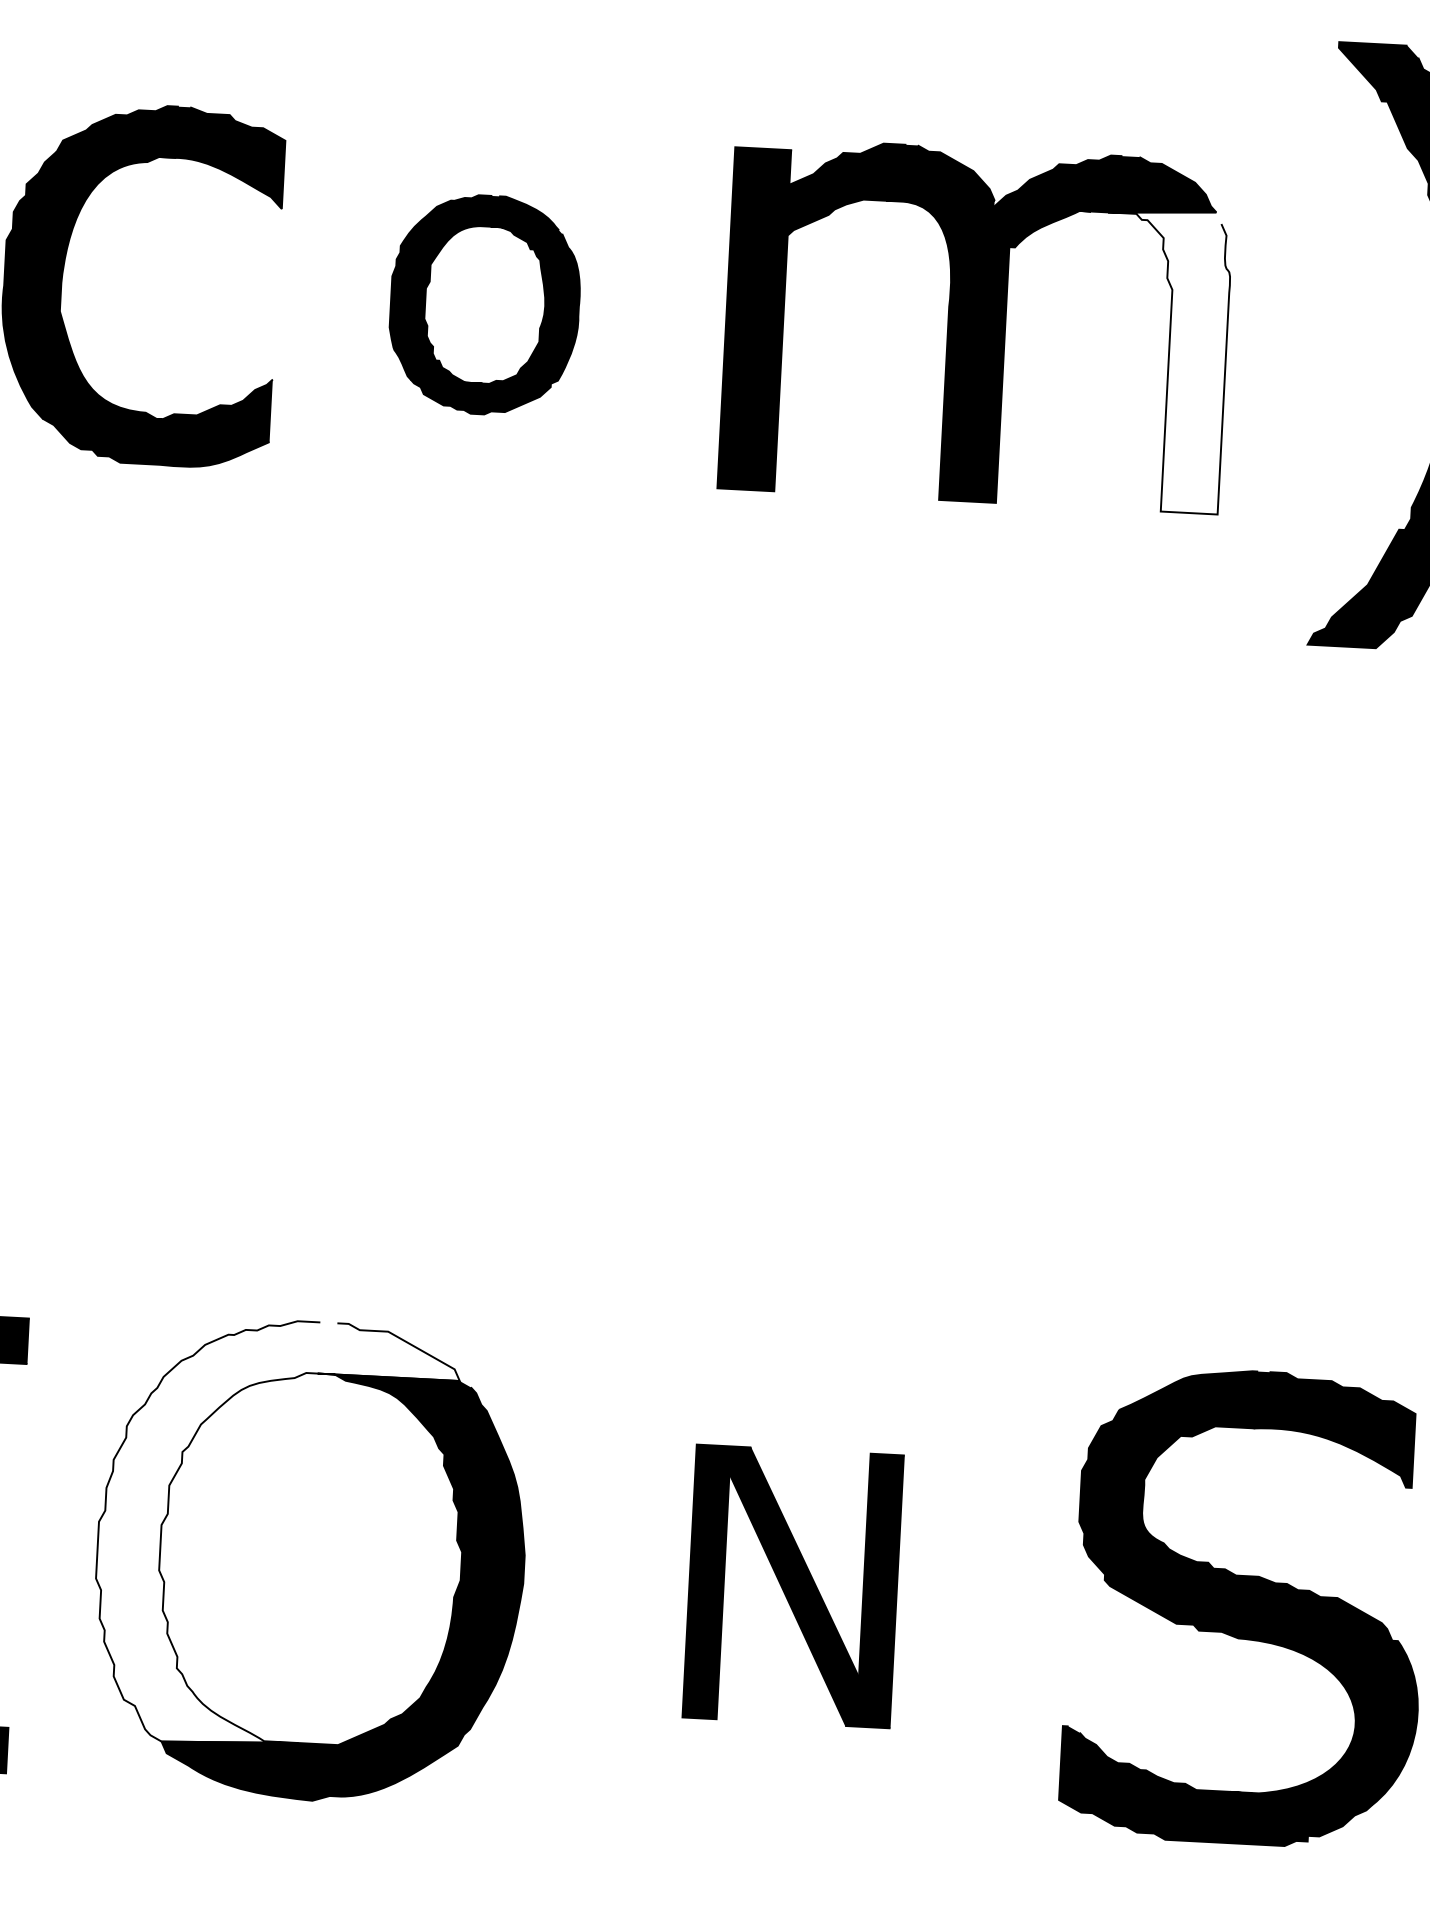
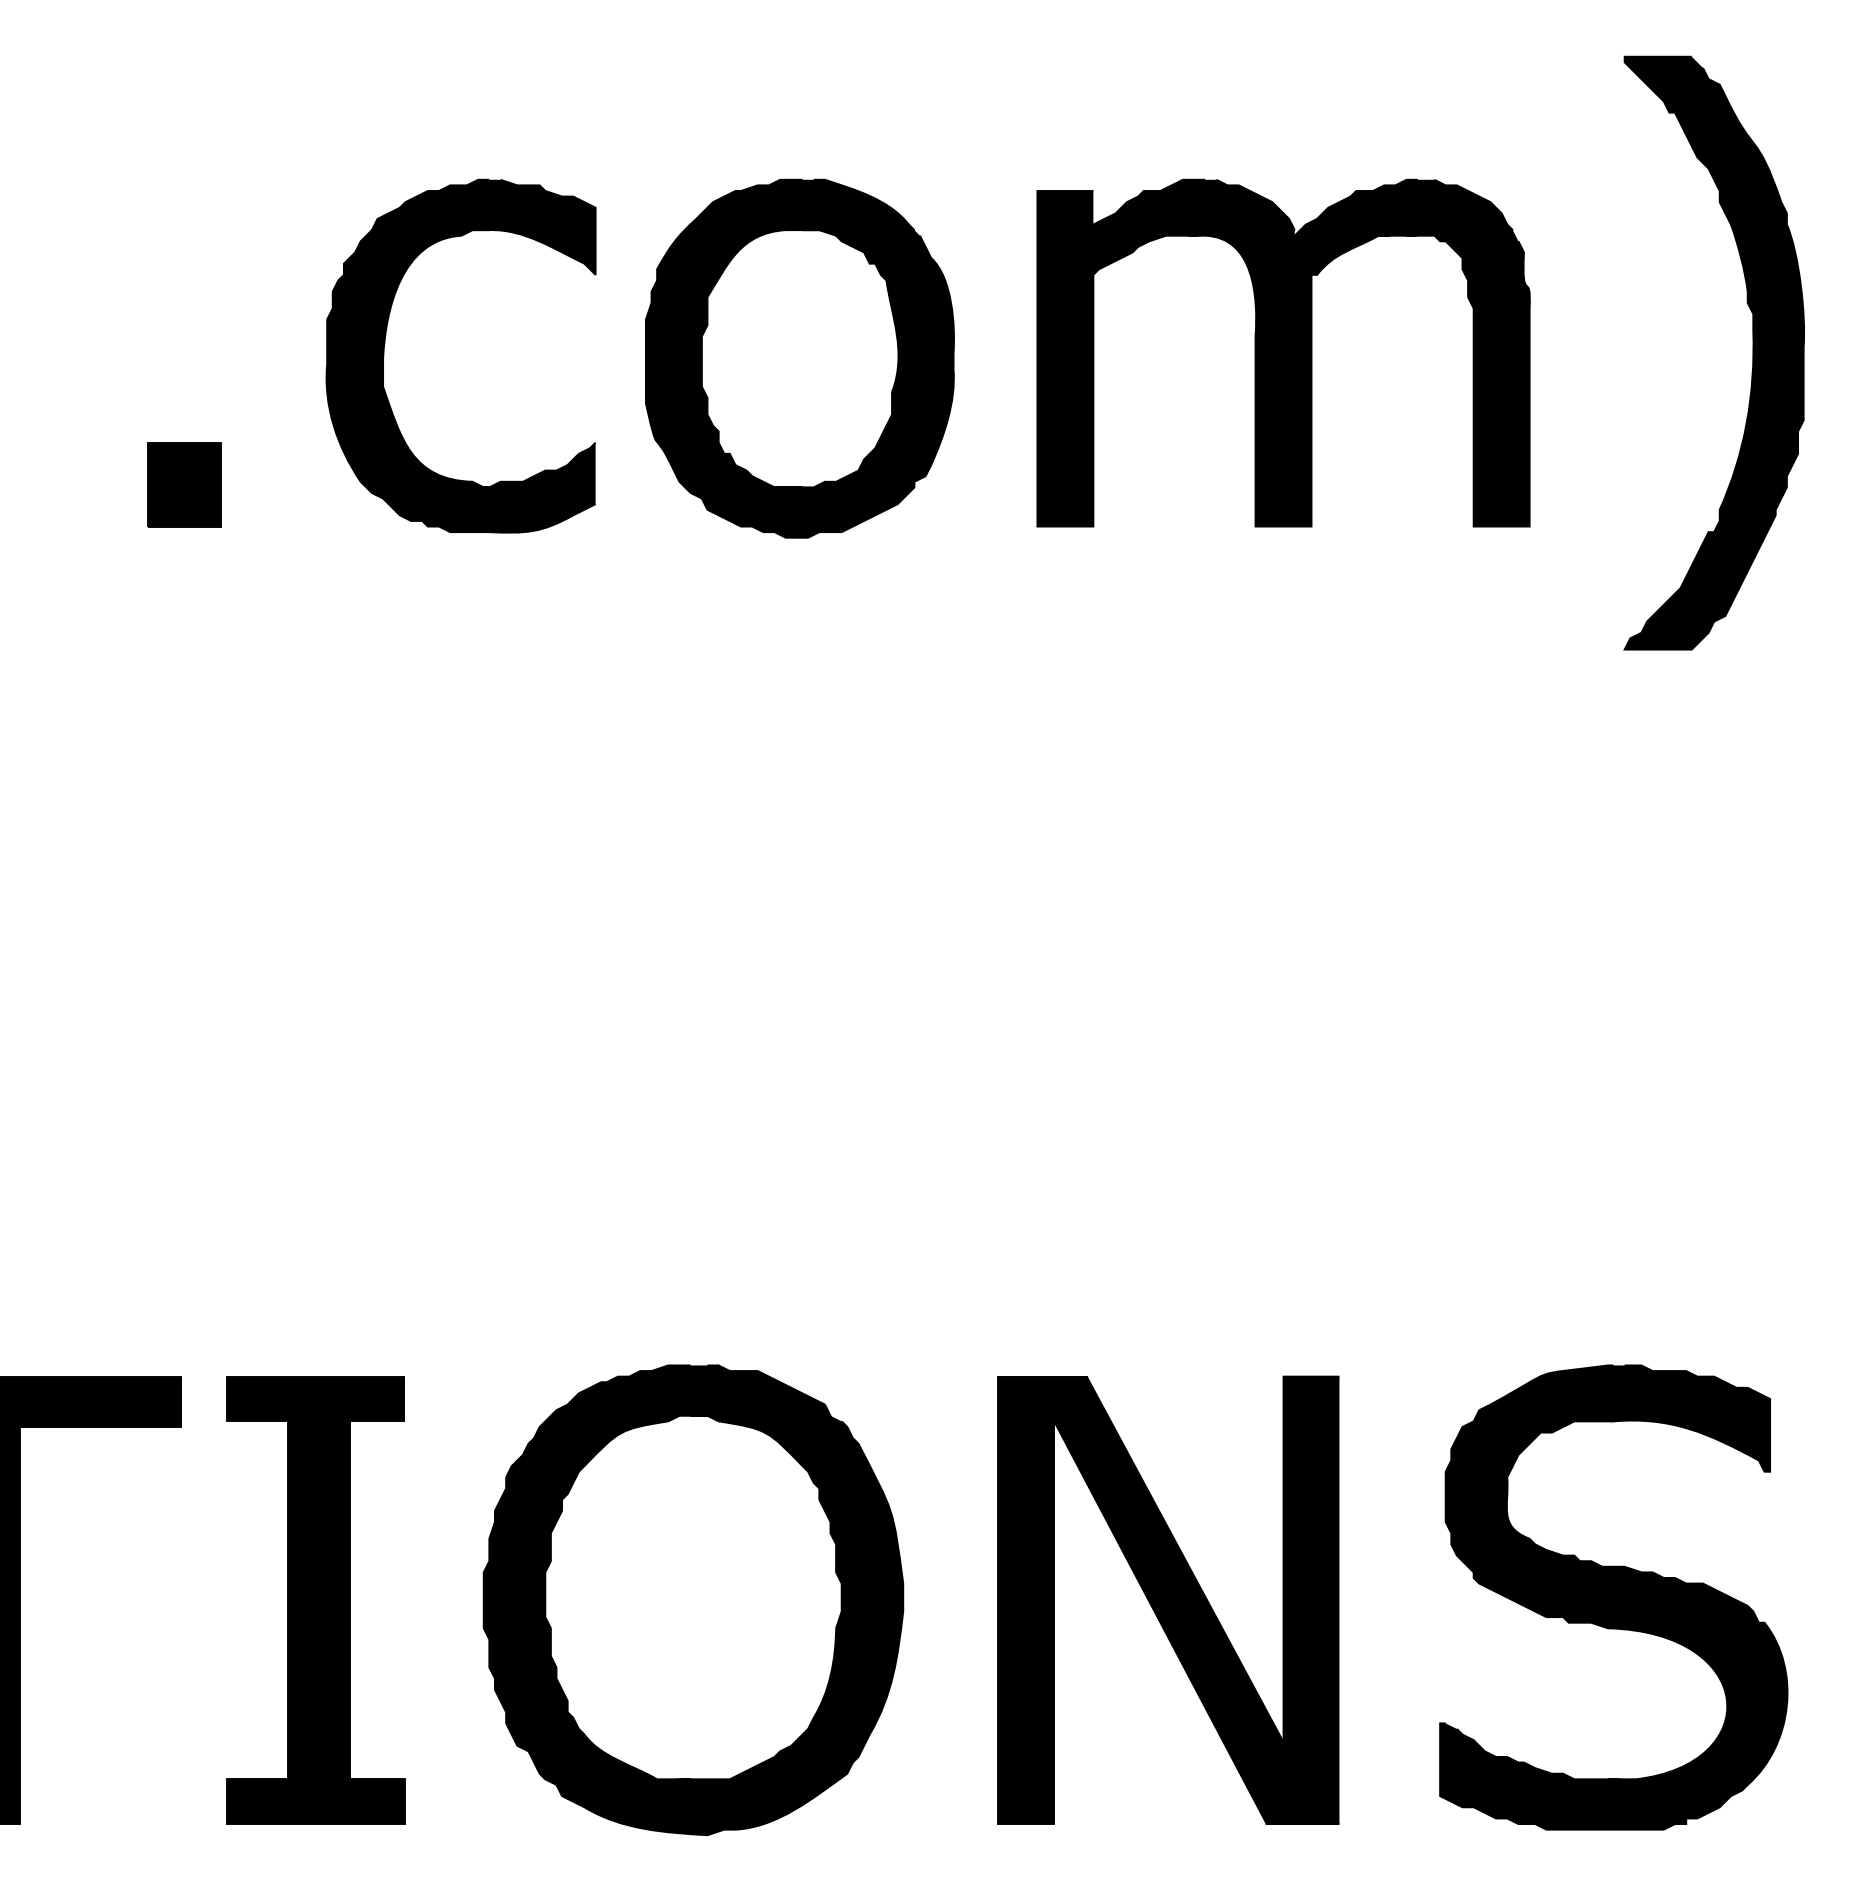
part: (484, 304) -> (799, 358), size x1.67
fill: (1162, 360) -> (1467, 378), added
fill: (274, 1533) -> (656, 1574), added
part: (793, 1585) -> (1168, 1599), size x1.67

